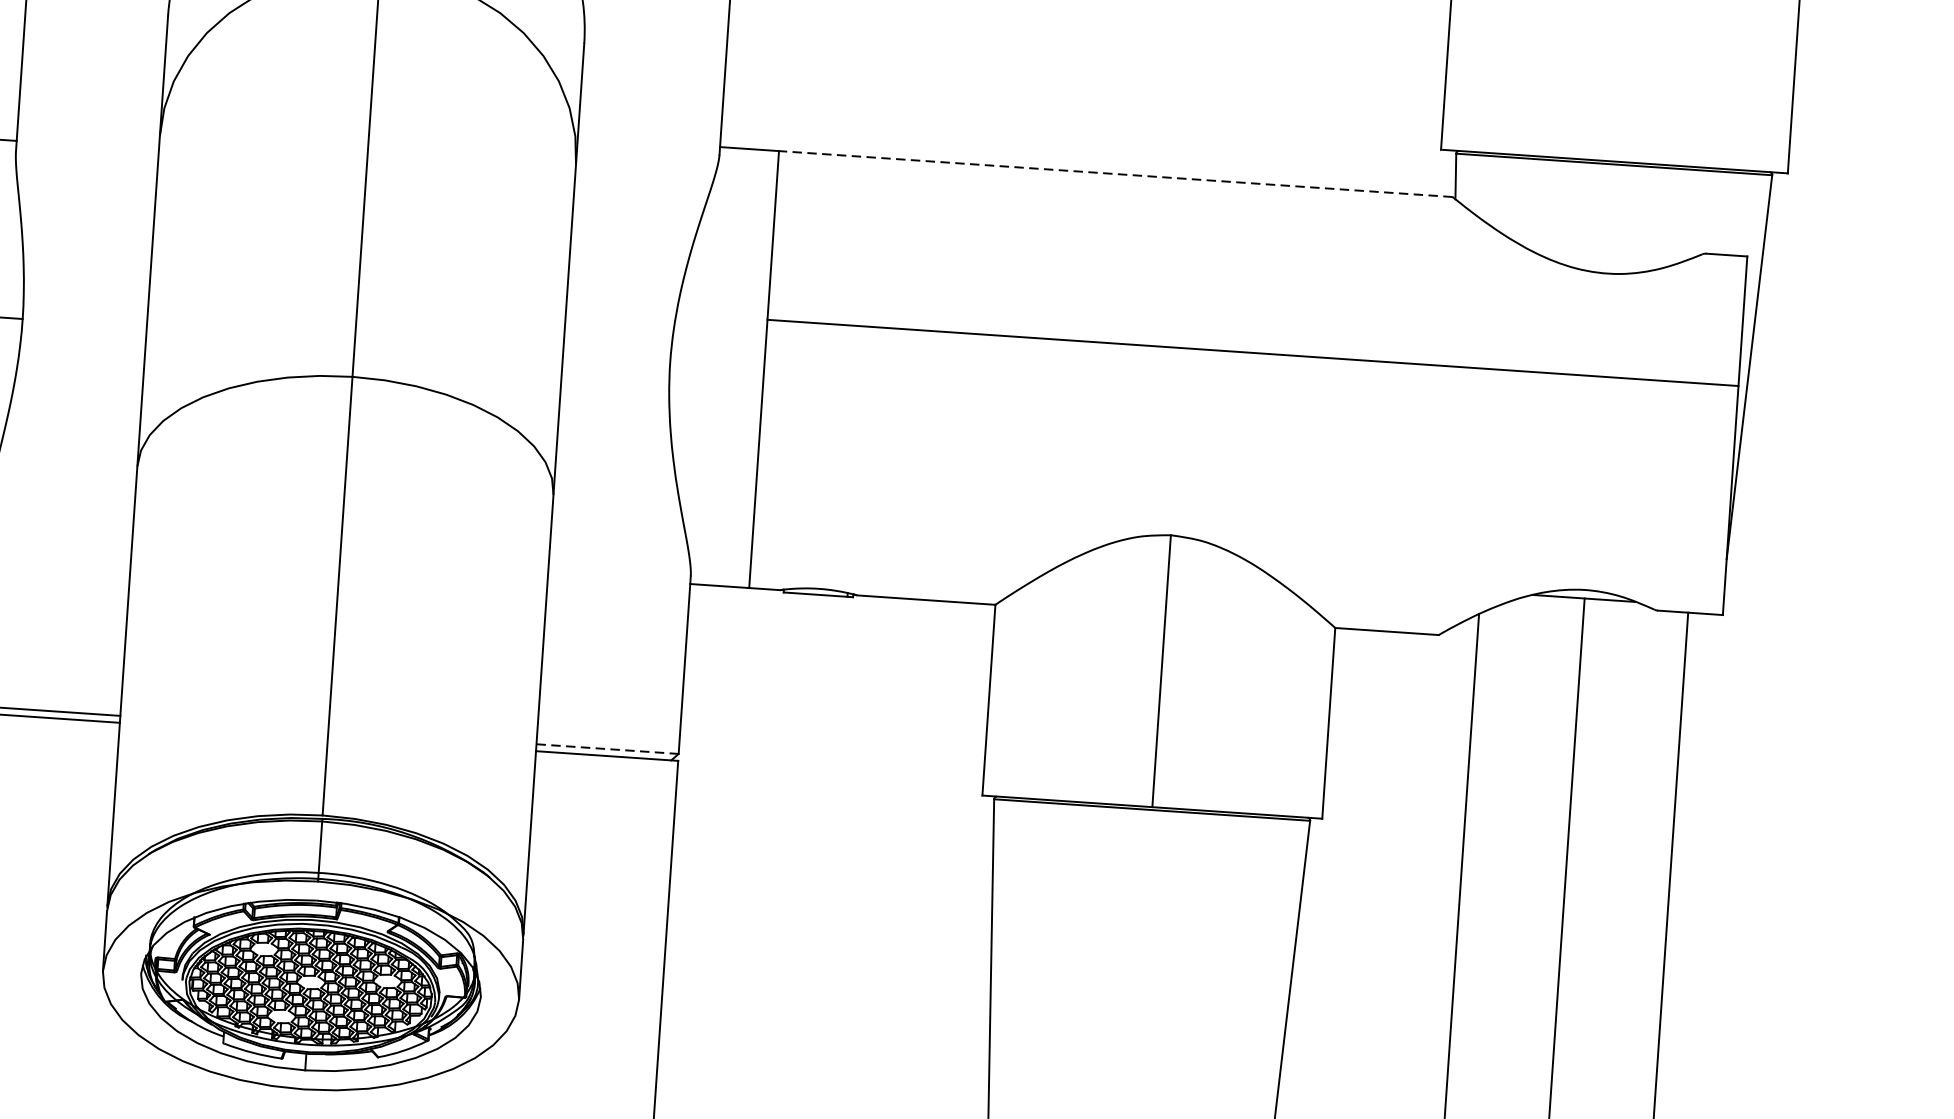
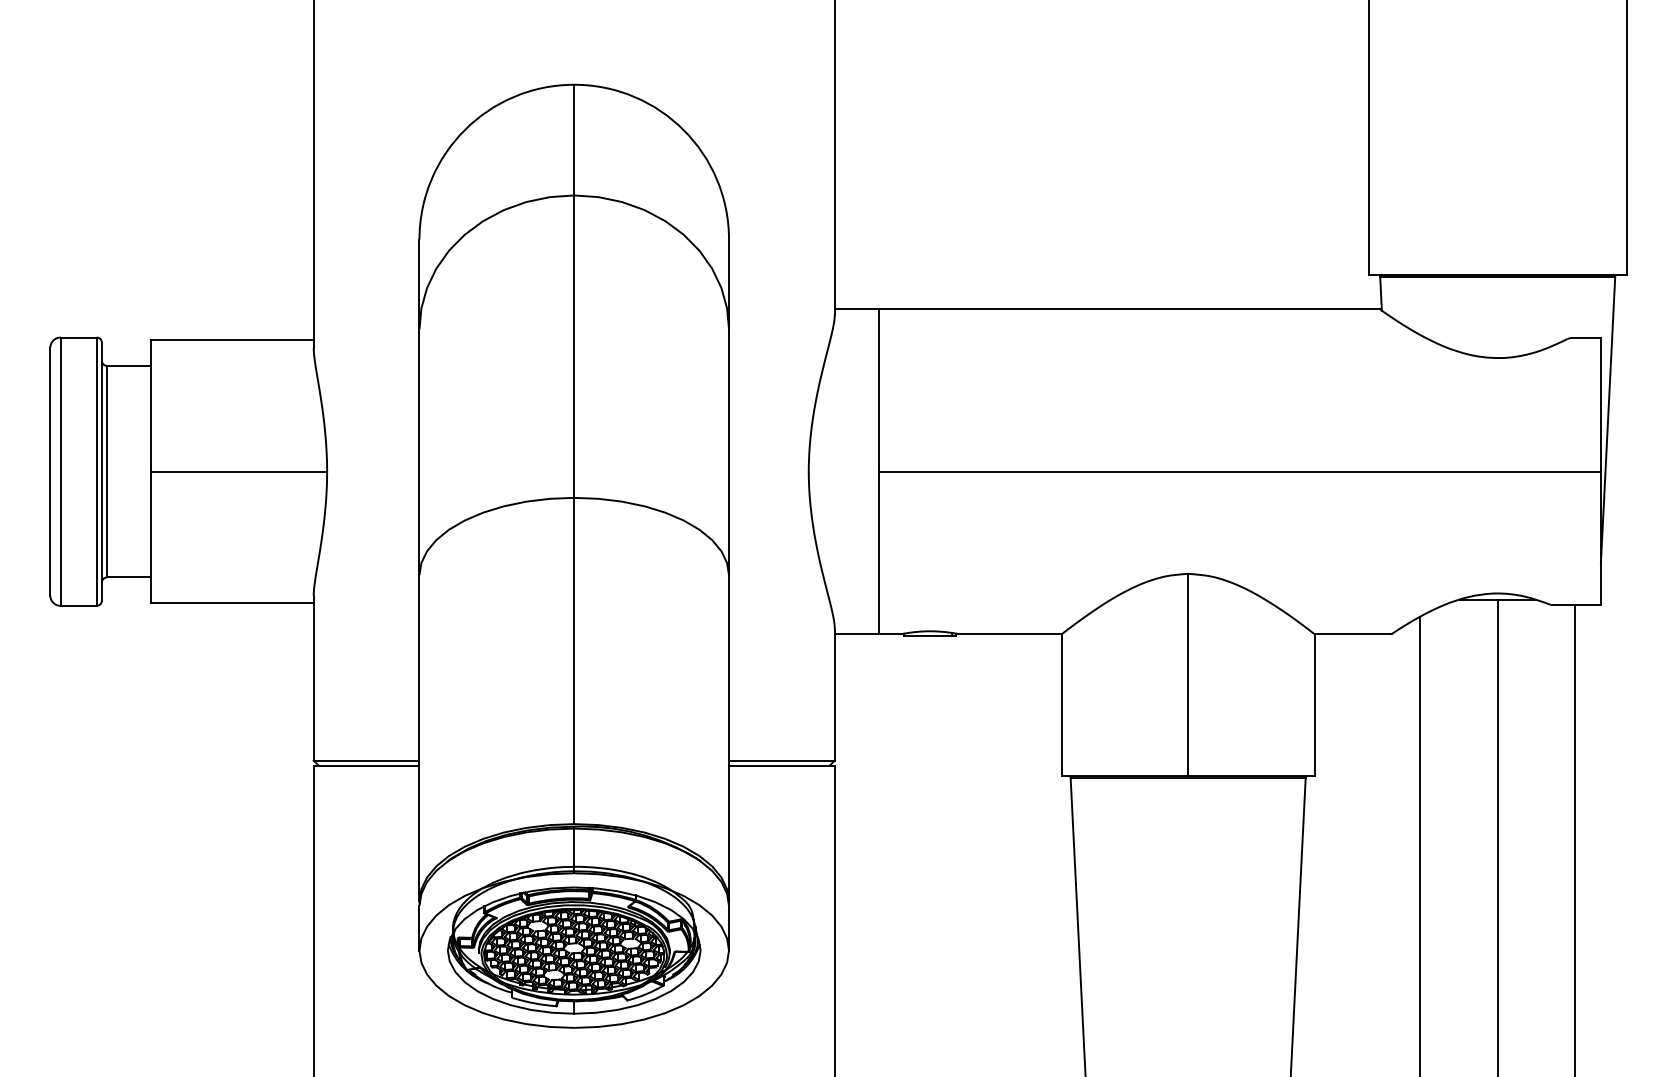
line: (1116, 174) -> (1129, 309), dashed -> solid
line: (1252, 352) -> (1239, 471), moved
line: (607, 748) -> (781, 760), dashed -> solid

